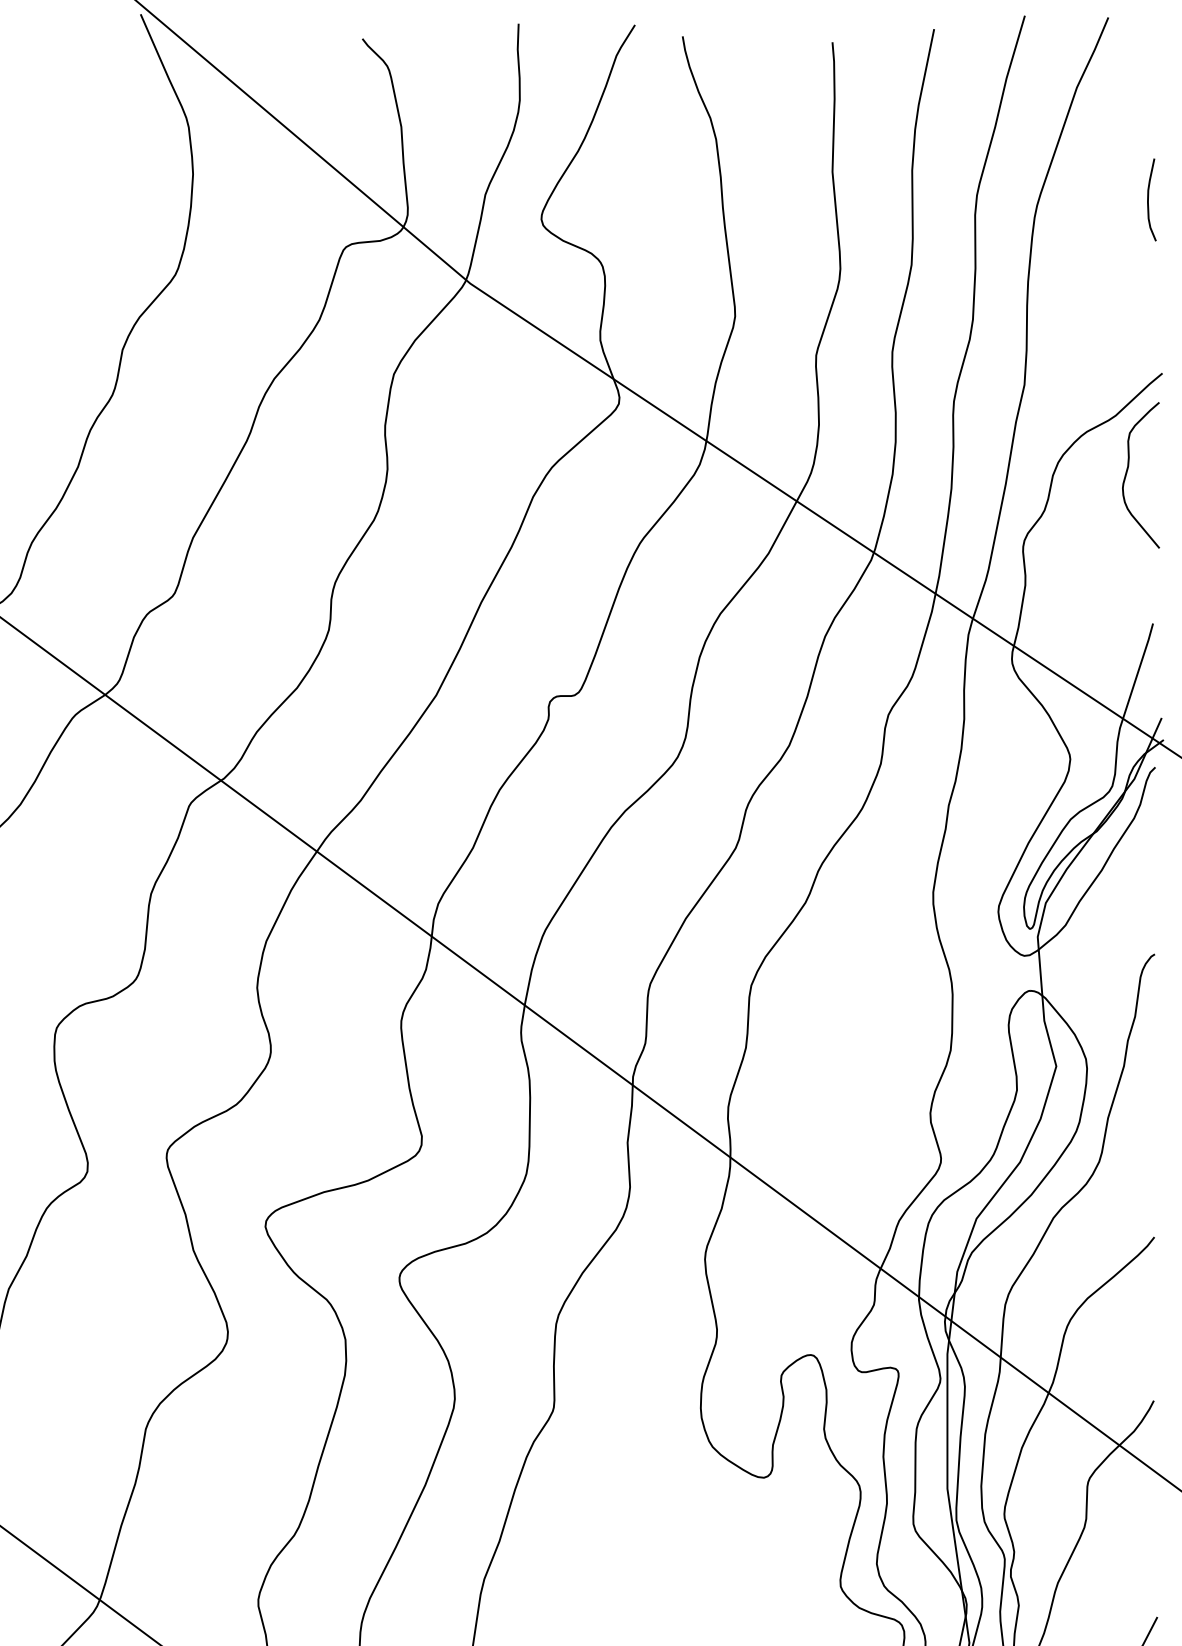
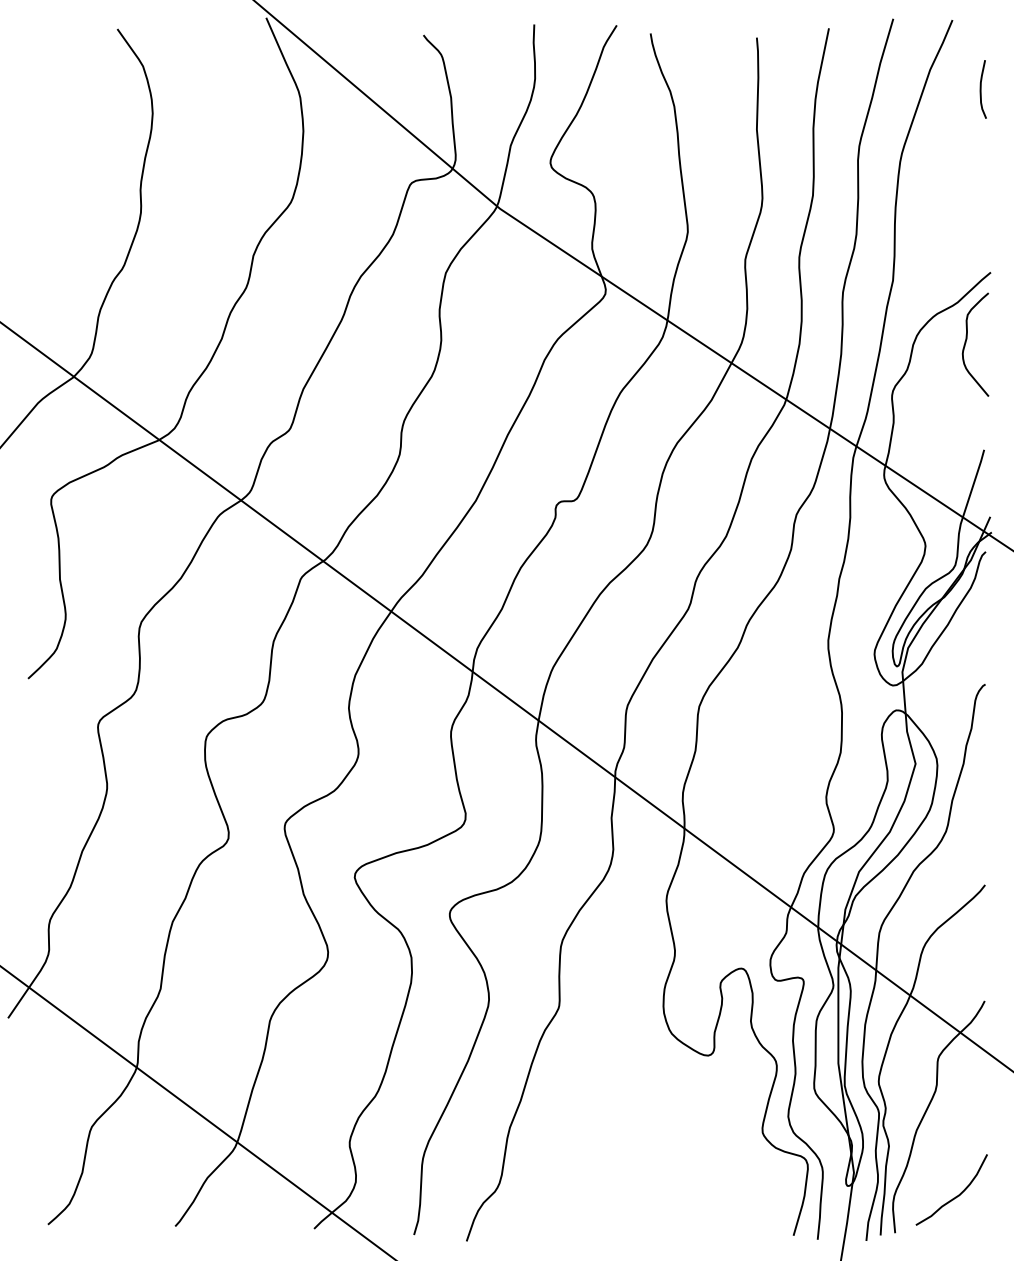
curve: (1149, 200) -> (981, 89), moved

